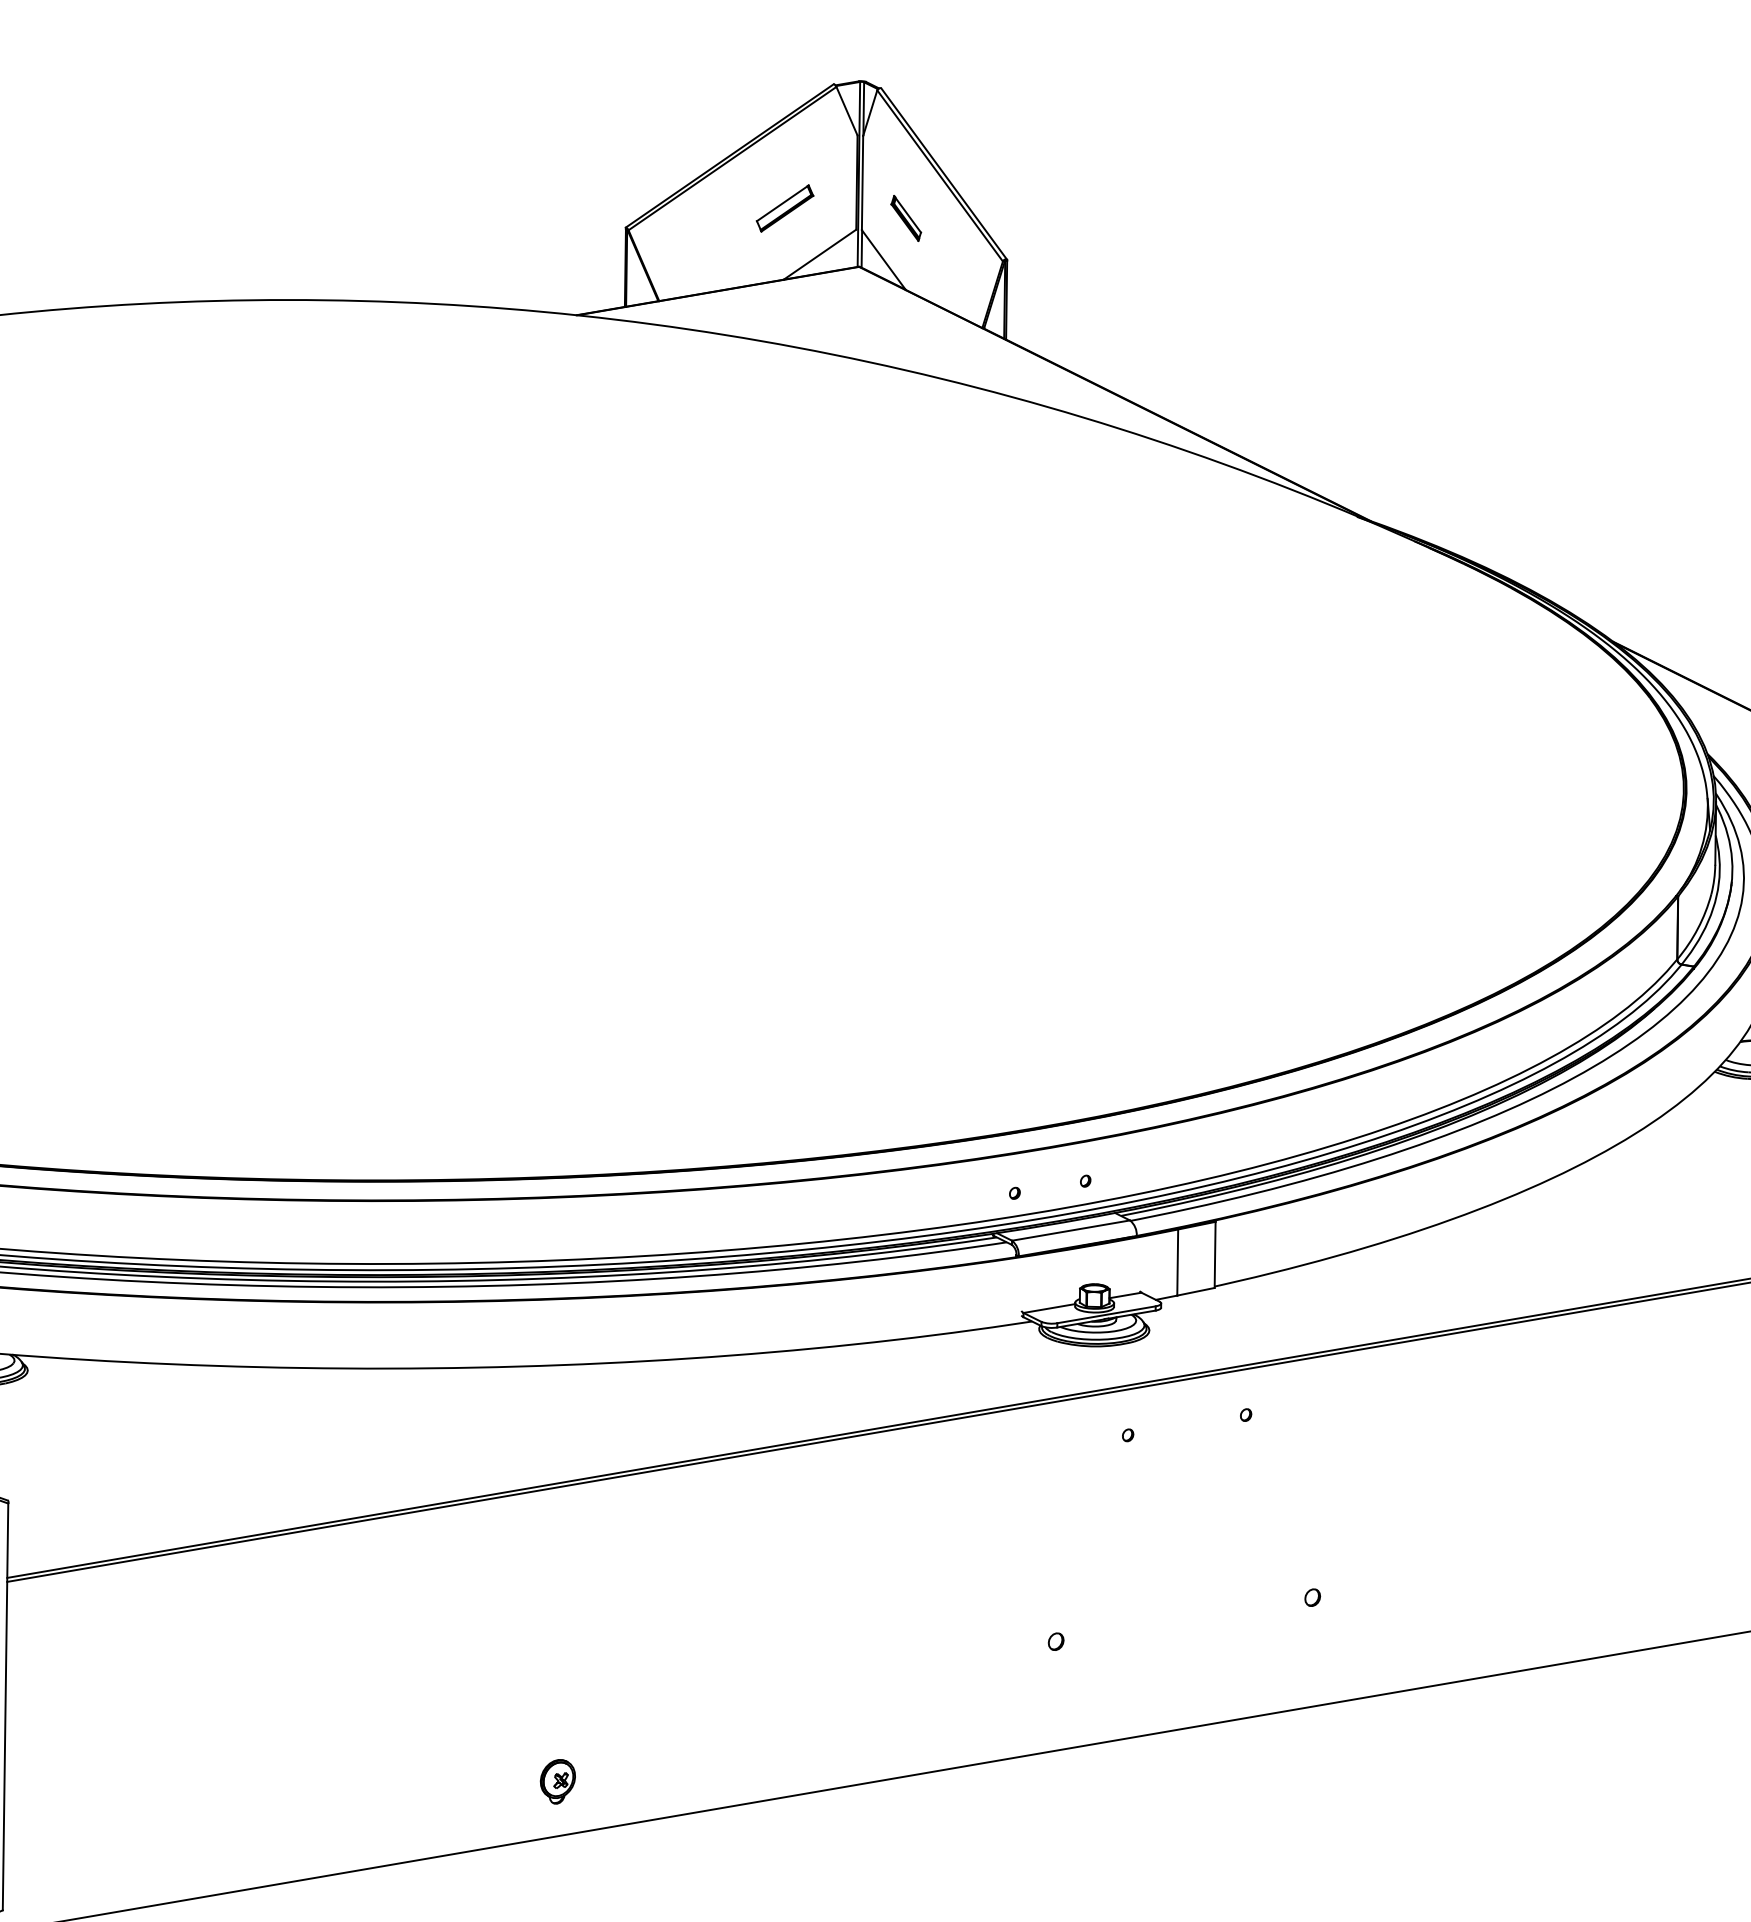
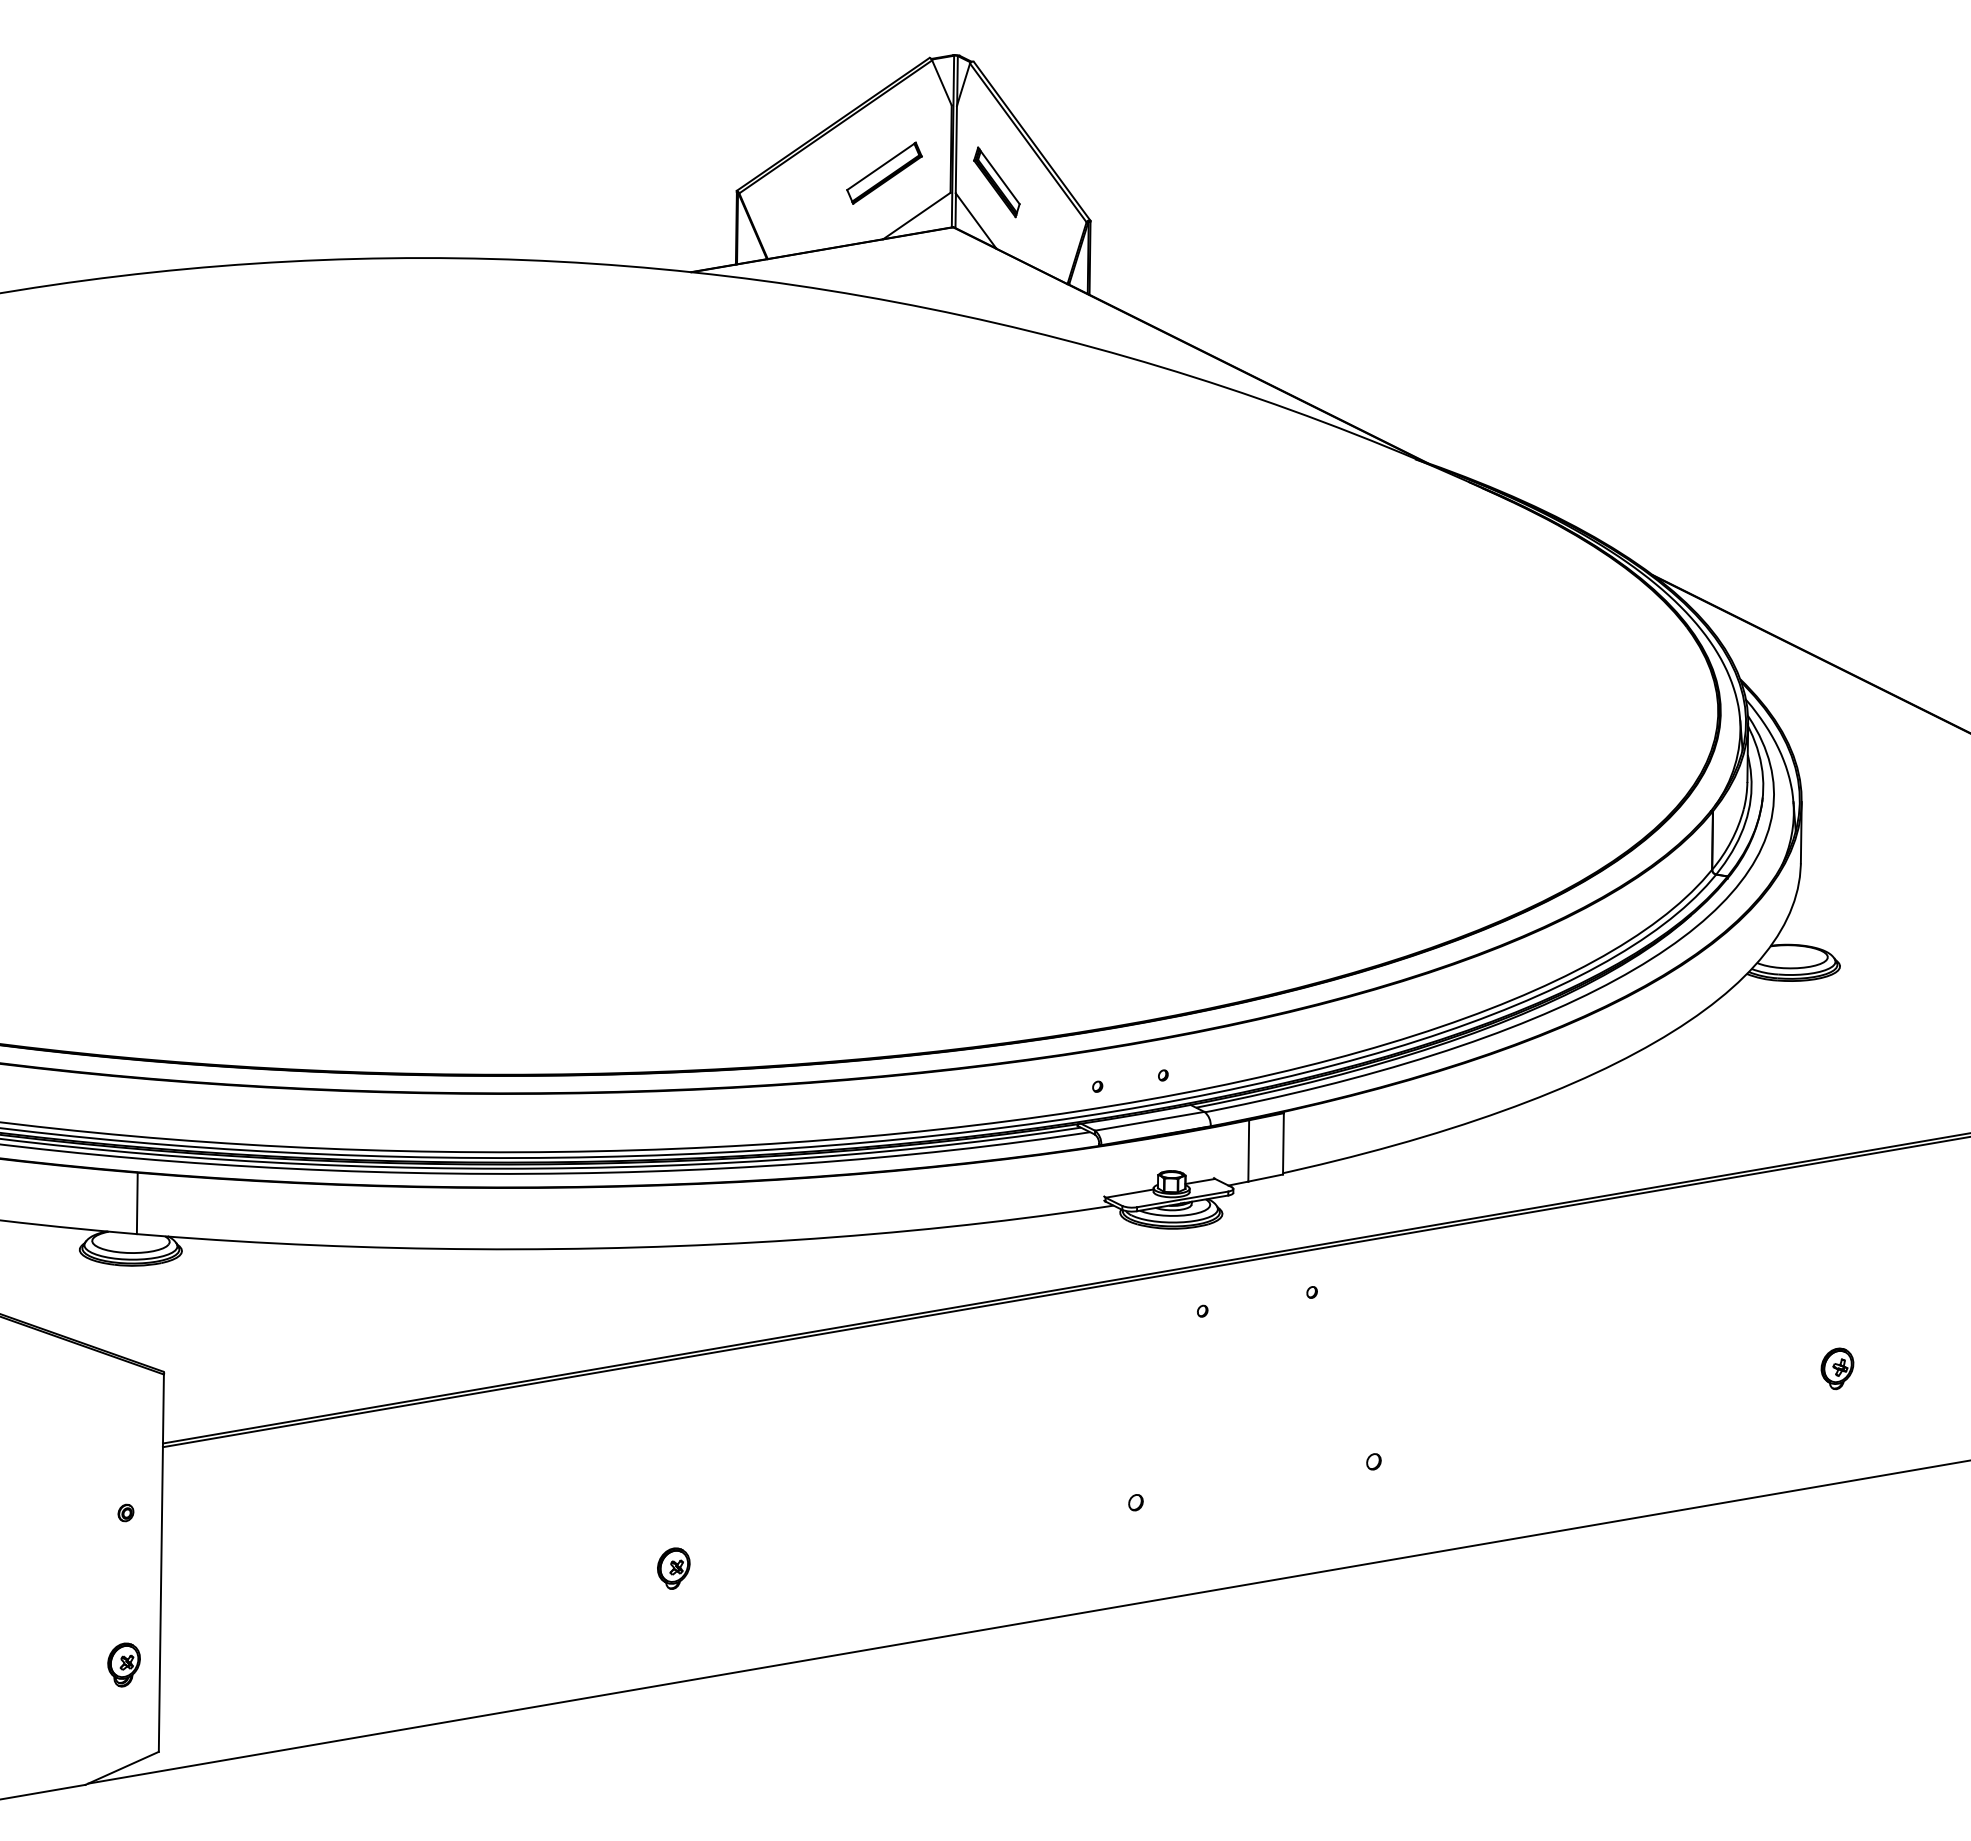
part: (785, 207) -> (884, 172), size x1.43
part: (905, 218) -> (996, 182), size x1.67
part: (557, 1781) -> (673, 1568), moved

